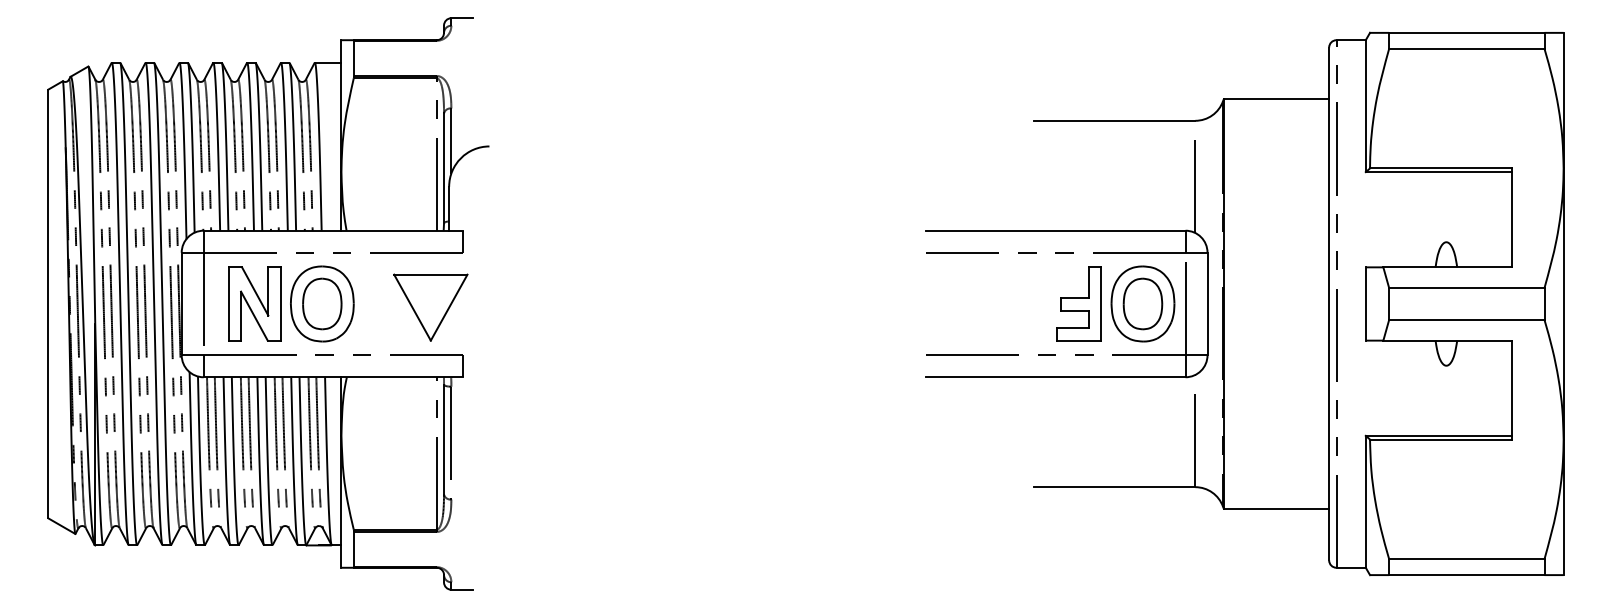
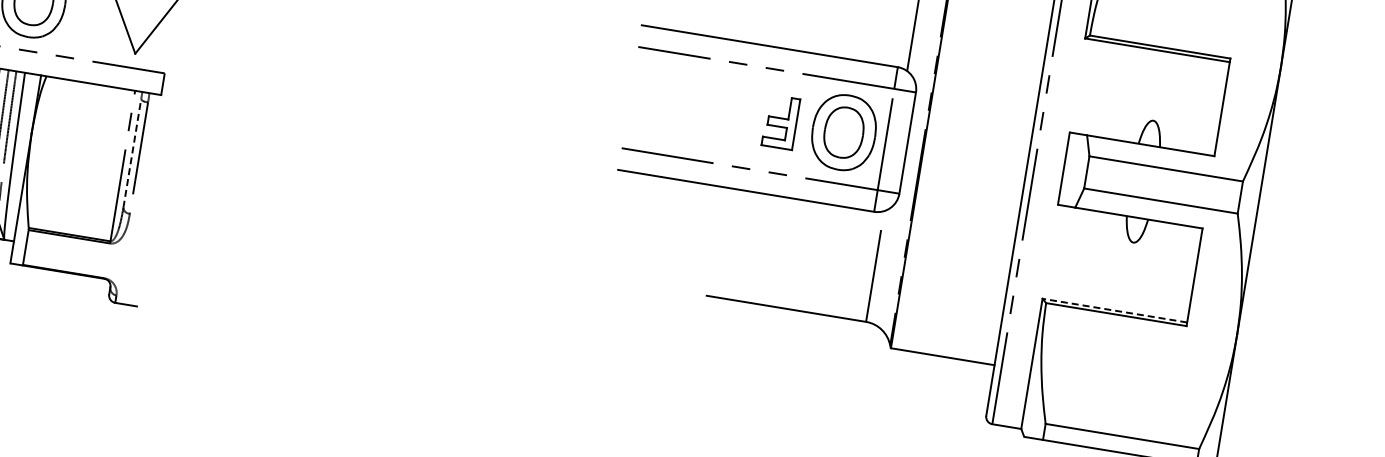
part: (1078, 303) -> (780, 121), size x0.7
line: (1438, 435) -> (1114, 310), solid -> dashed
line: (444, 439) -> (132, 153), solid -> dashed

